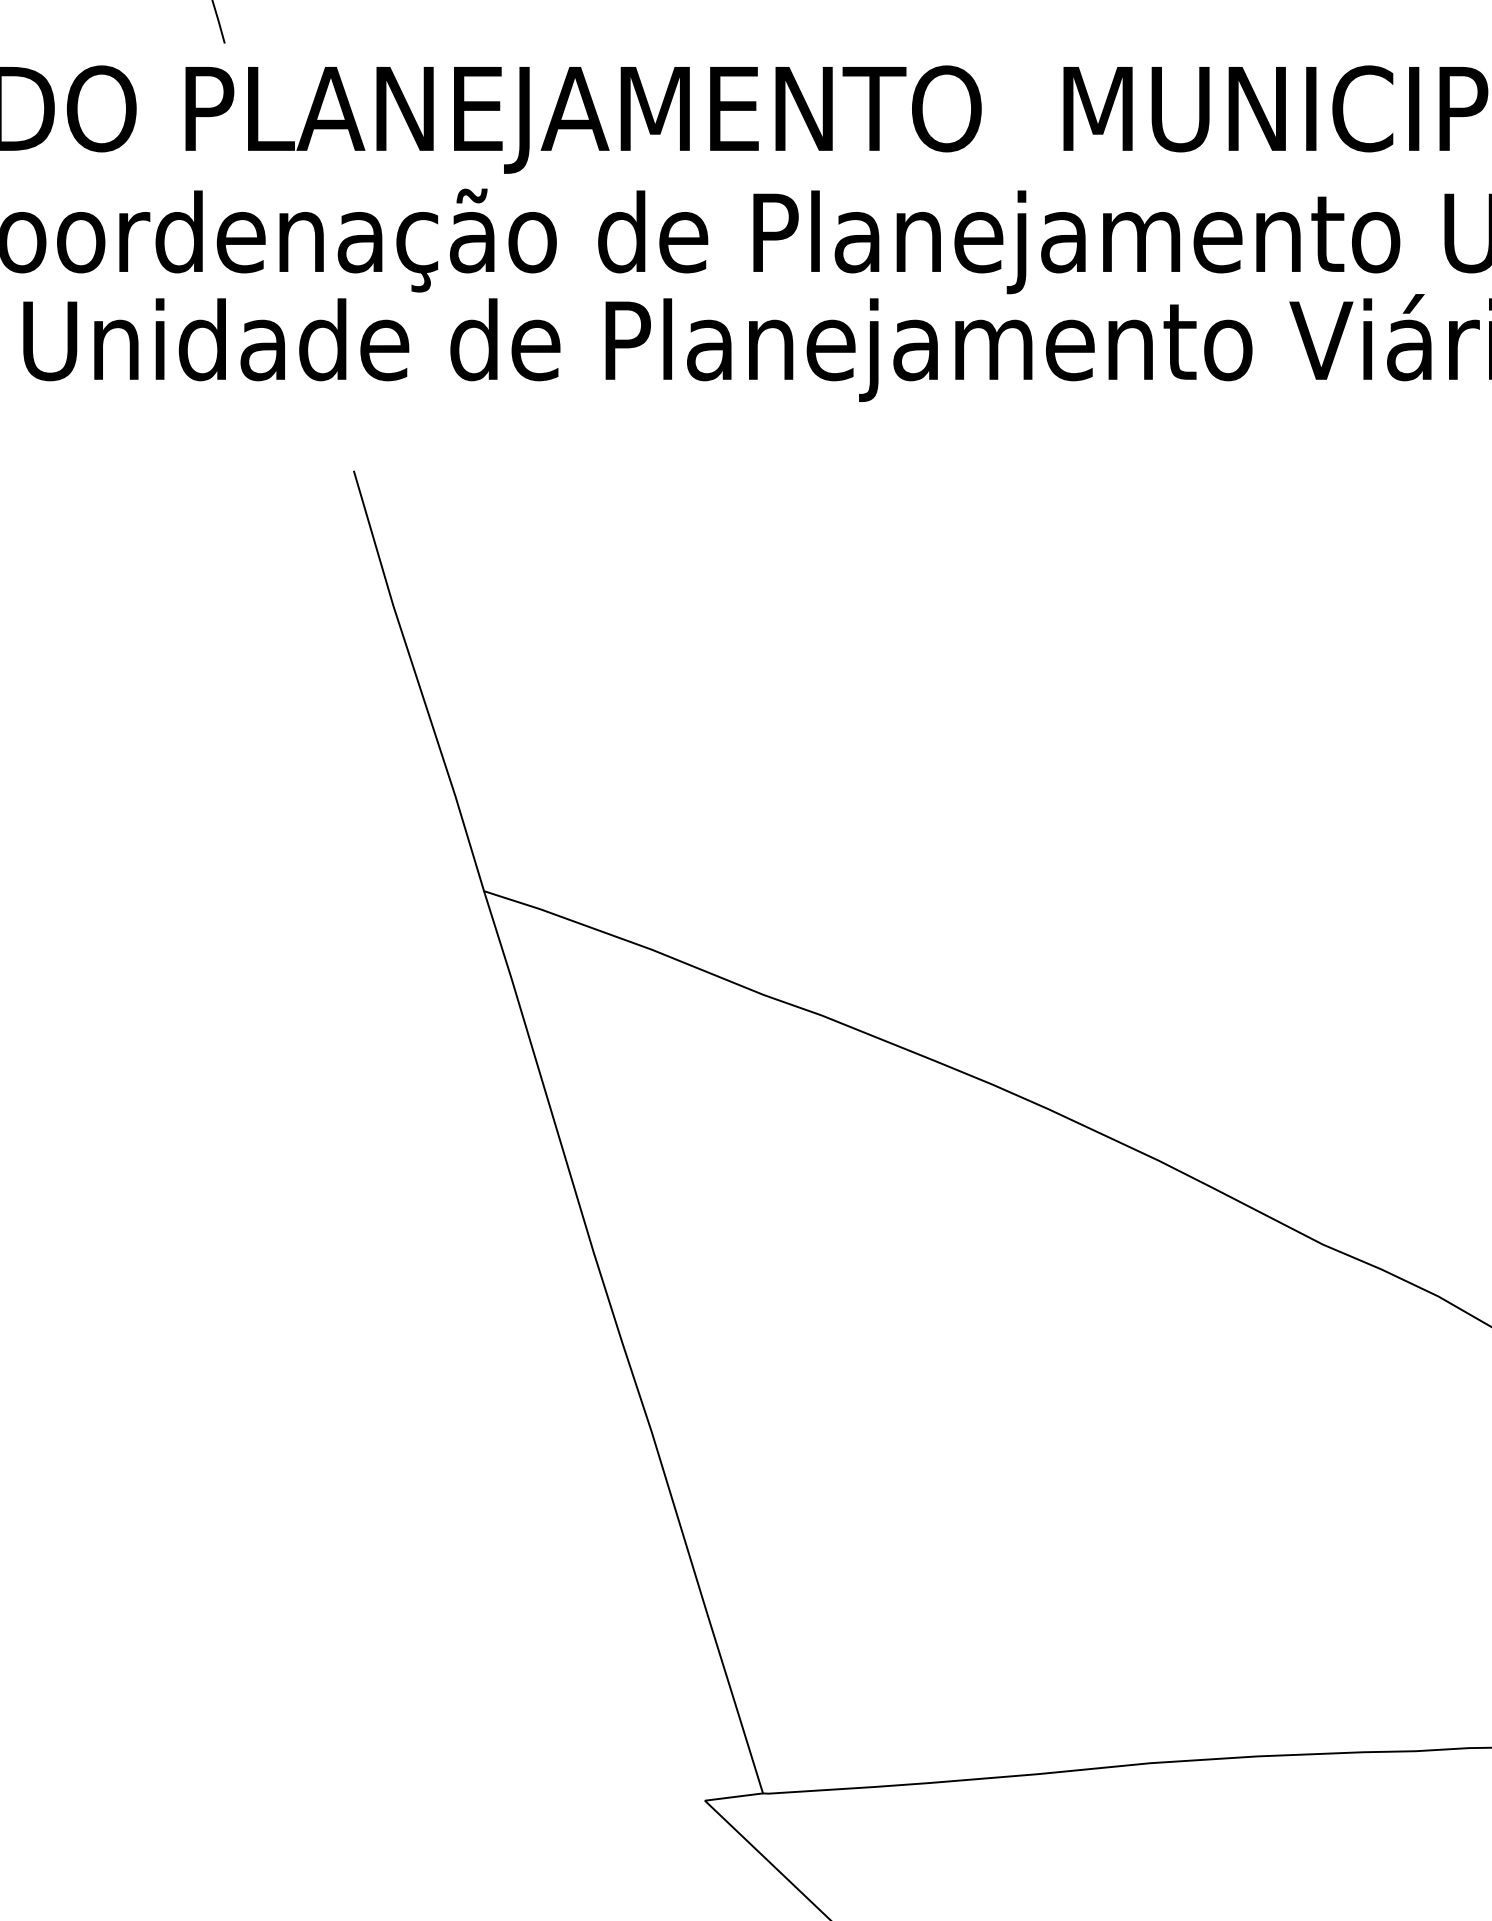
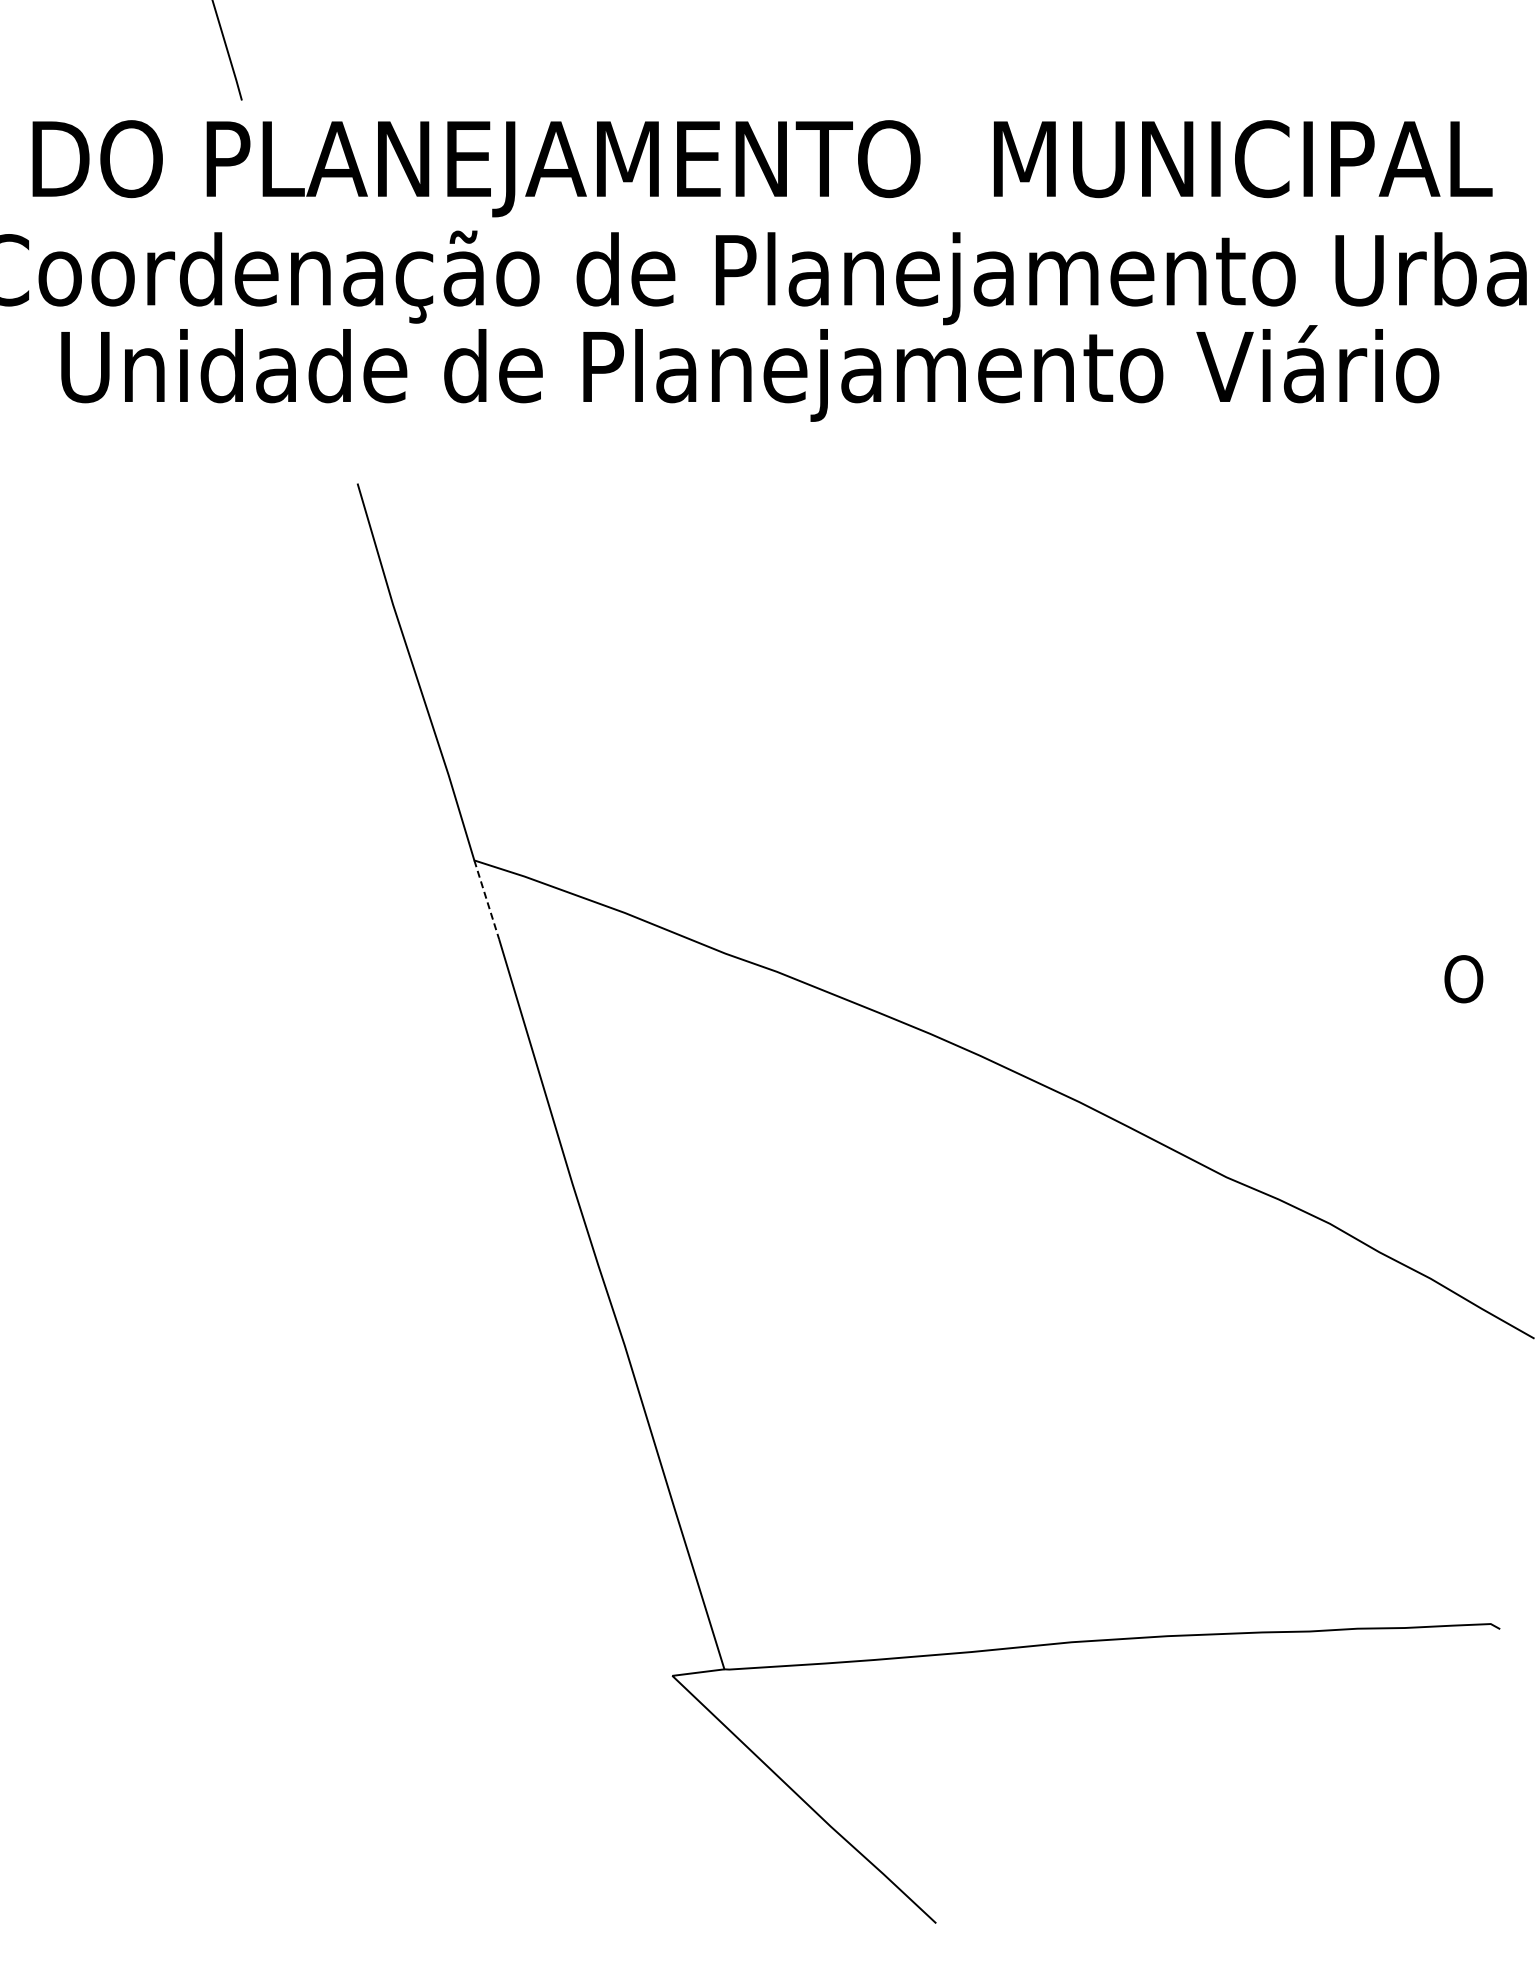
line: (497, 935) -> (486, 900), solid -> dashed

